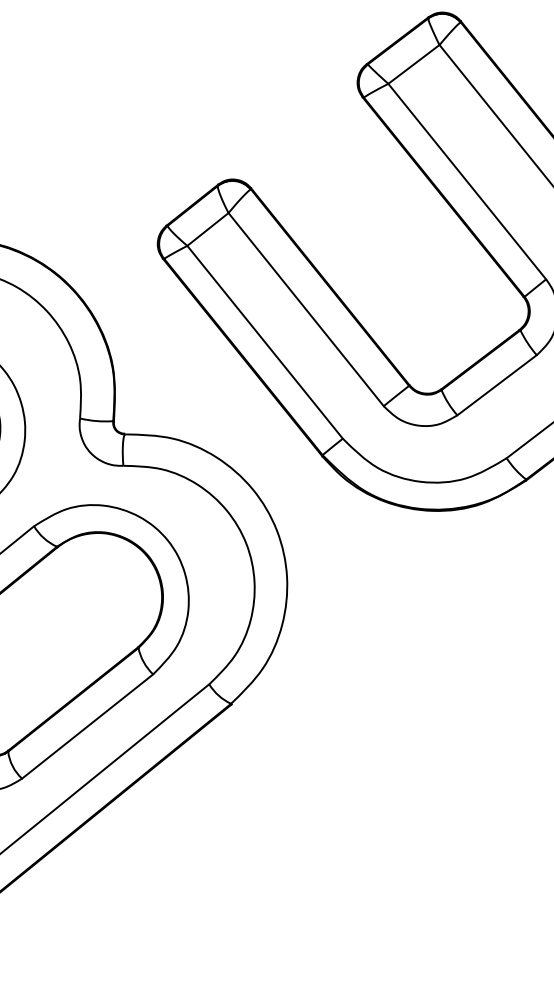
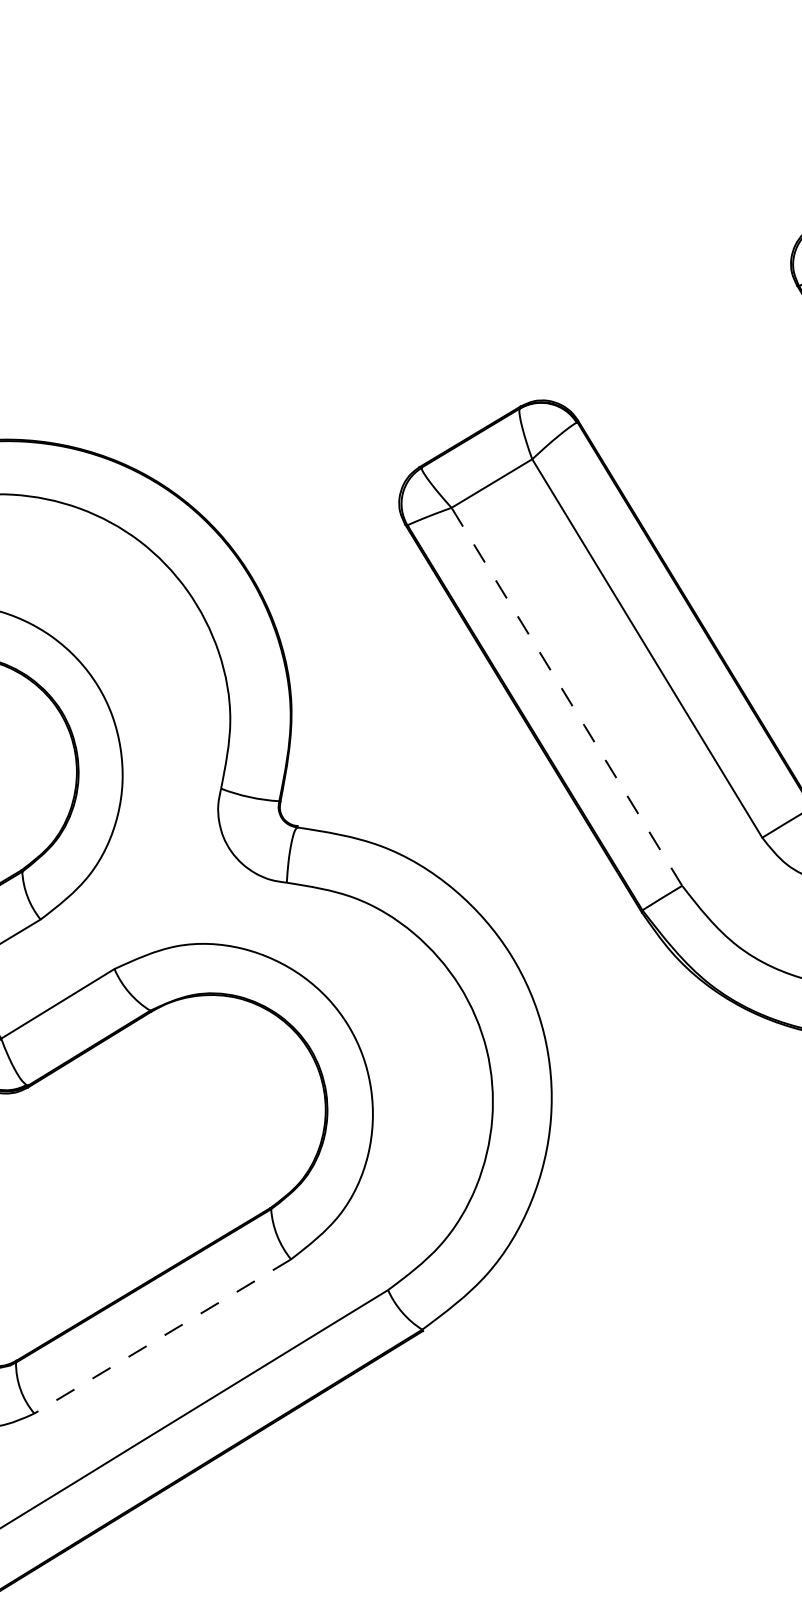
line: (265, 342) -> (567, 697), solid -> dashed
line: (87, 726) -> (162, 1336), solid -> dashed

